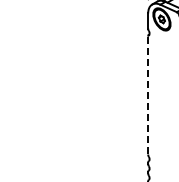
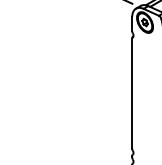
line: (148, 95) -> (132, 93), dashed -> solid

